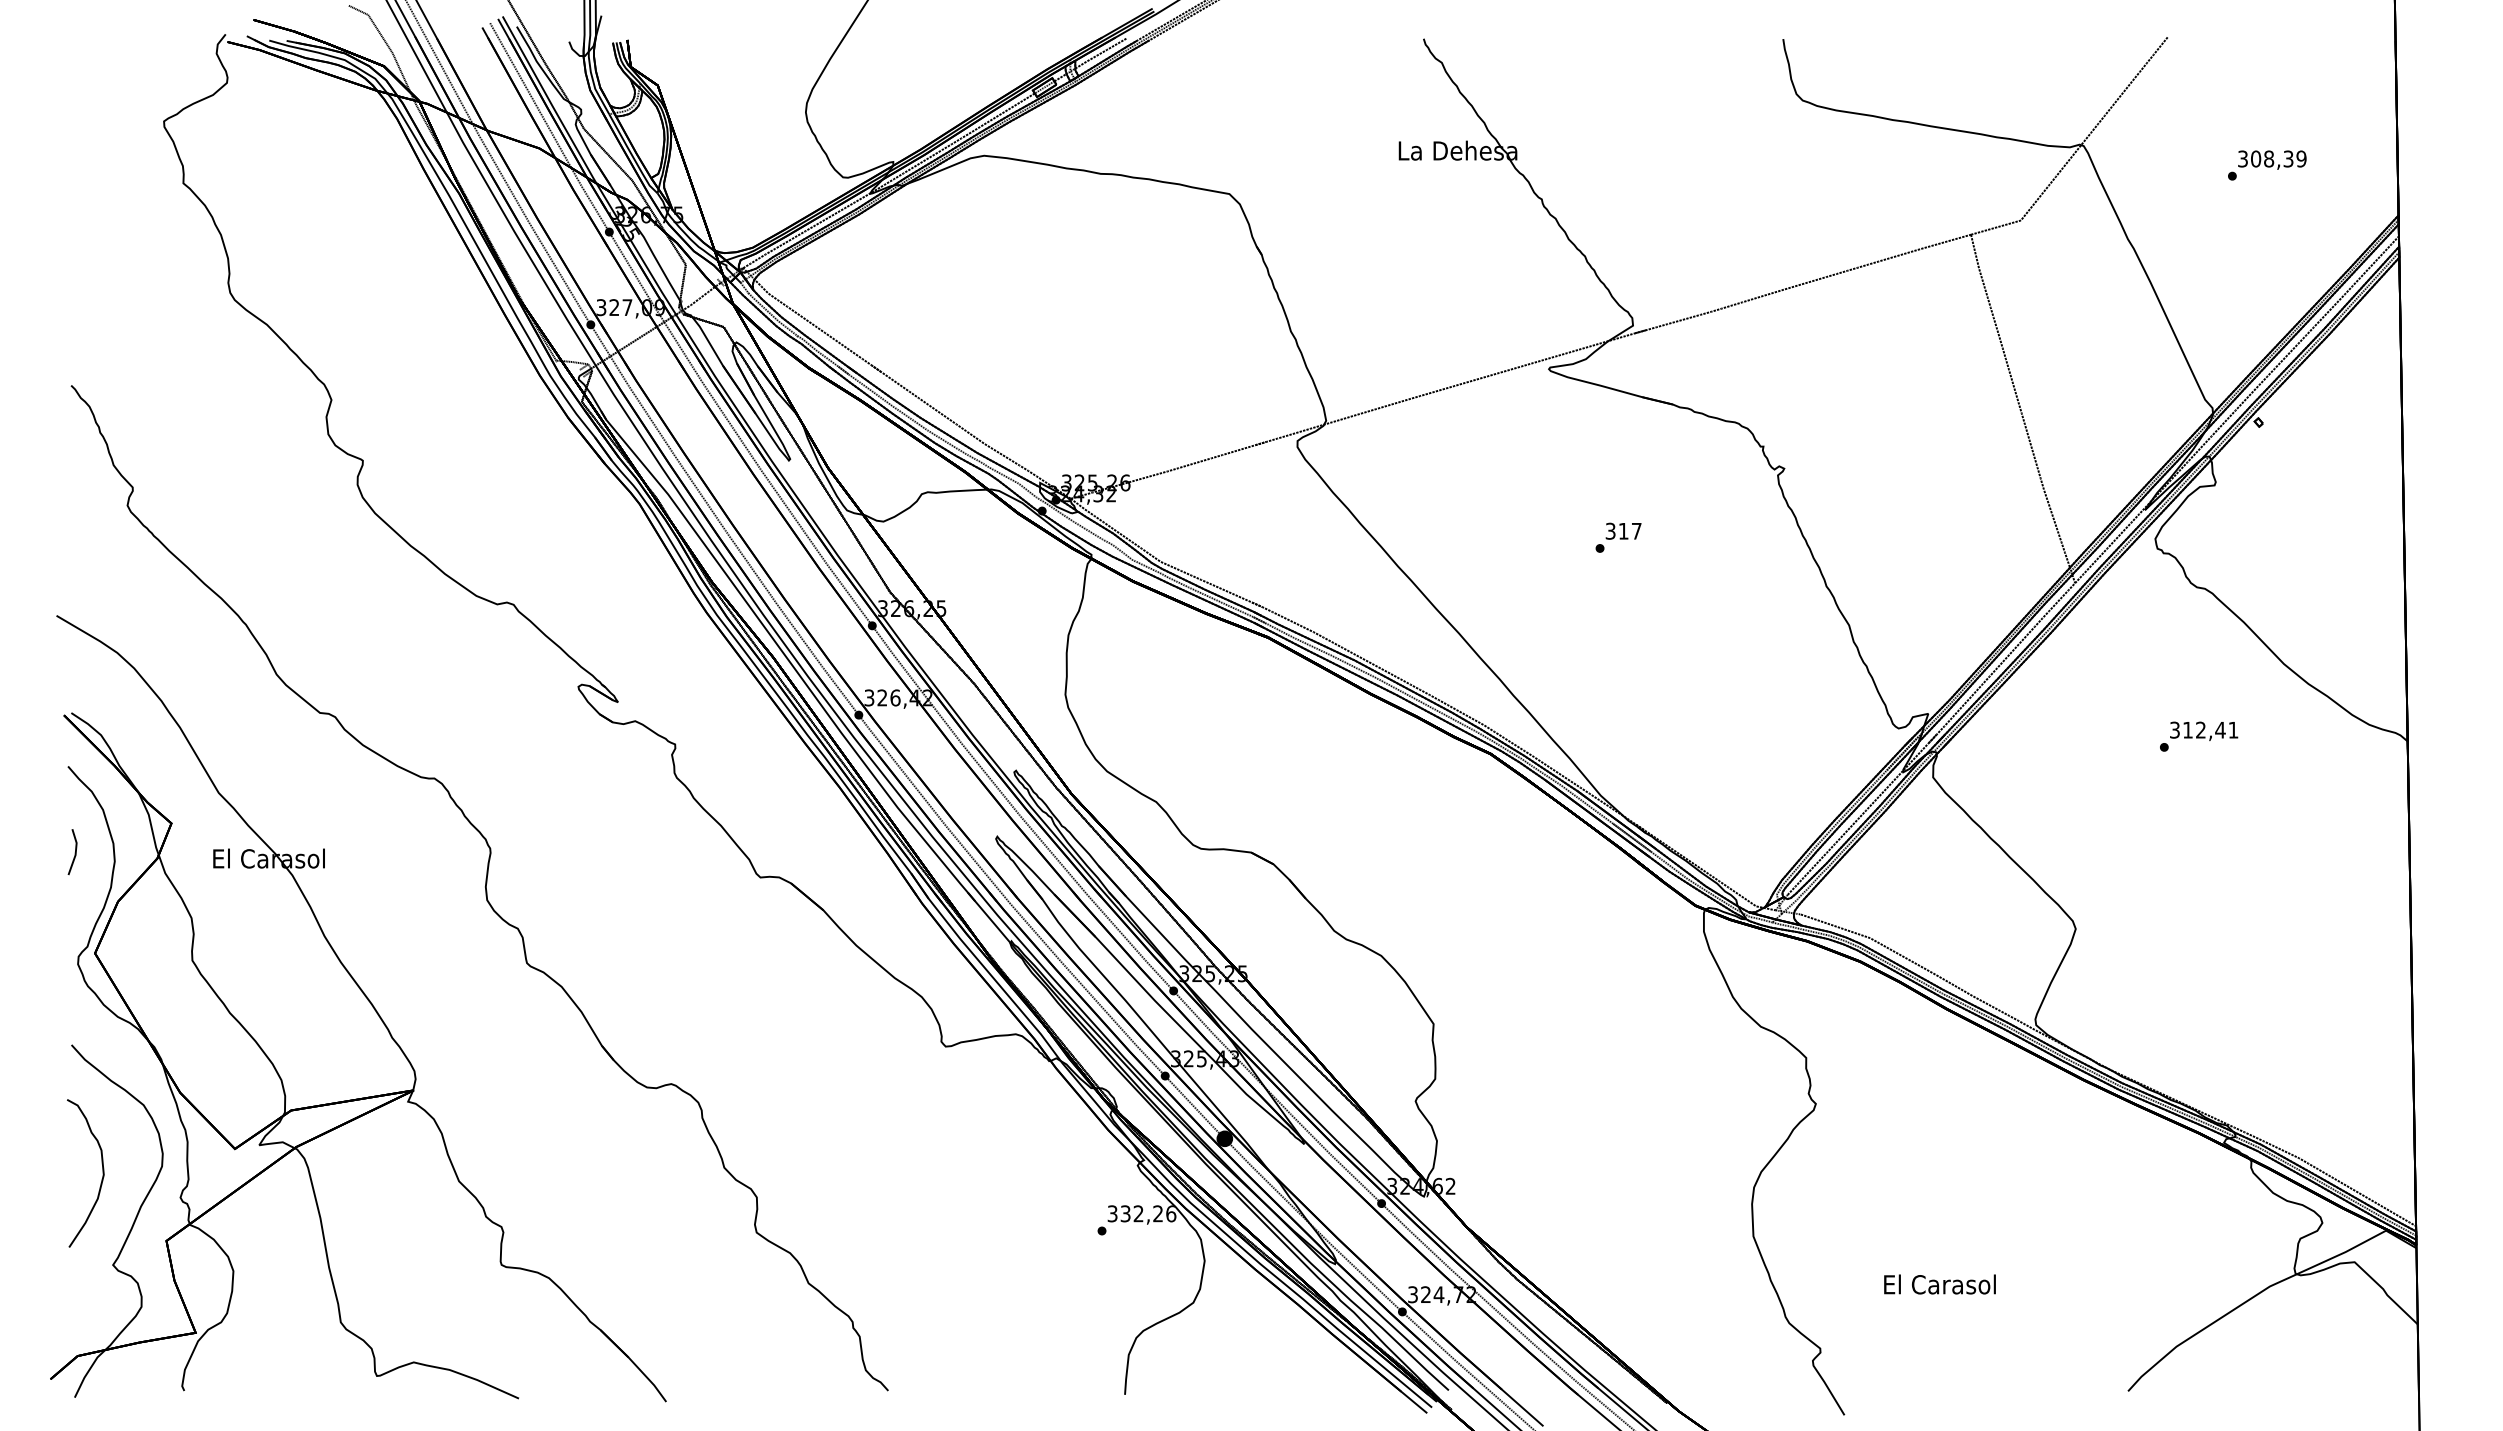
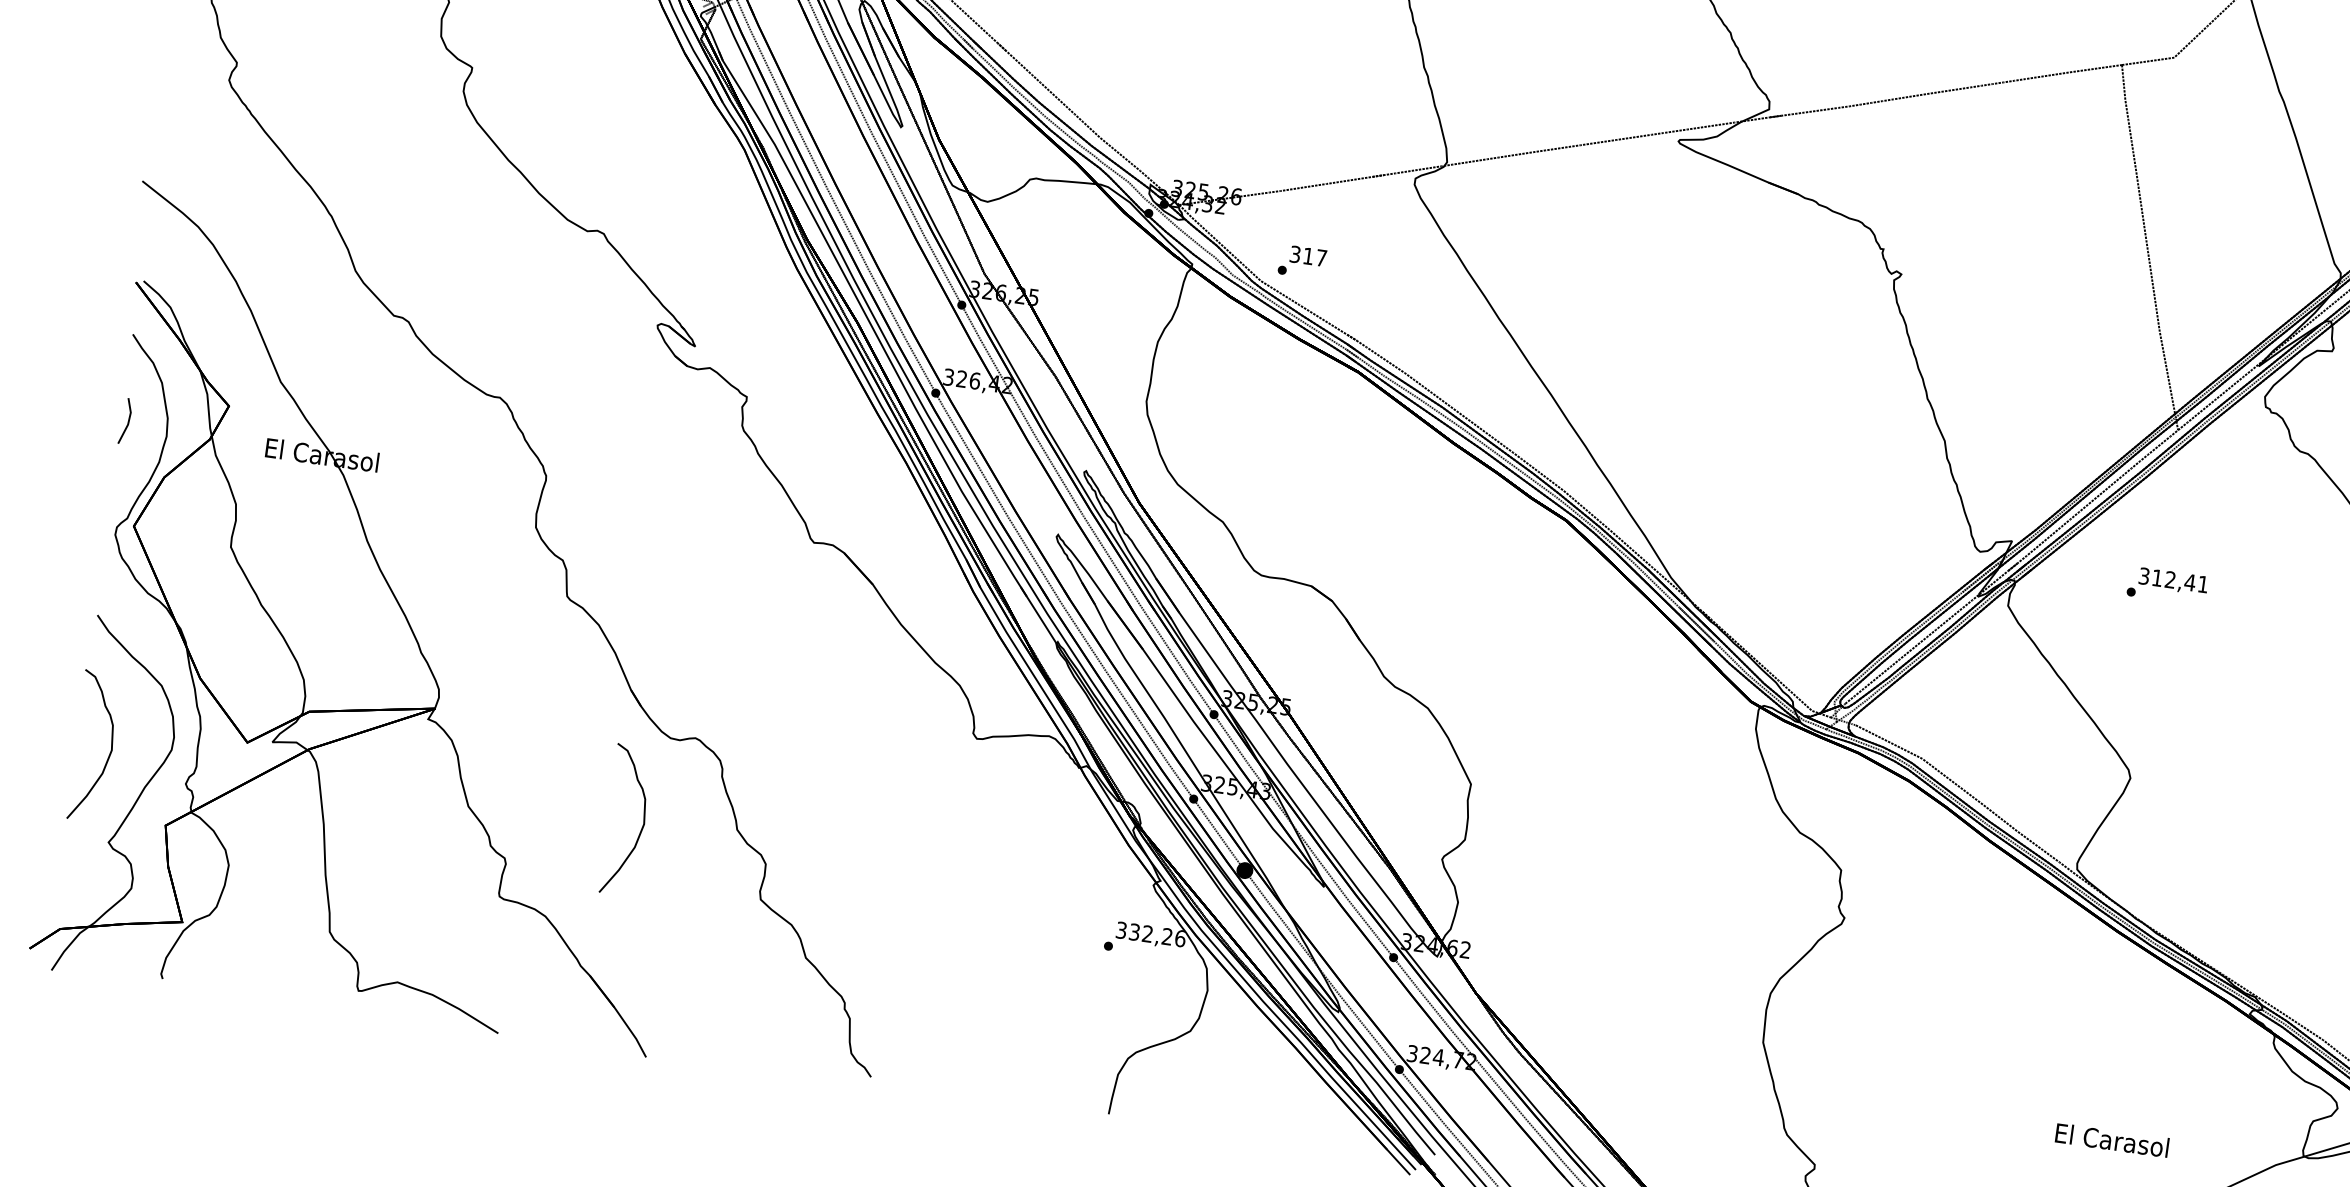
text: (1618, 537) -> (1302, 261), moved
text: (2199, 736) -> (2168, 586), moved
part: (631, 1173) -> (643, 822), added
text: (1939, 1284) -> (2111, 1140), moved

